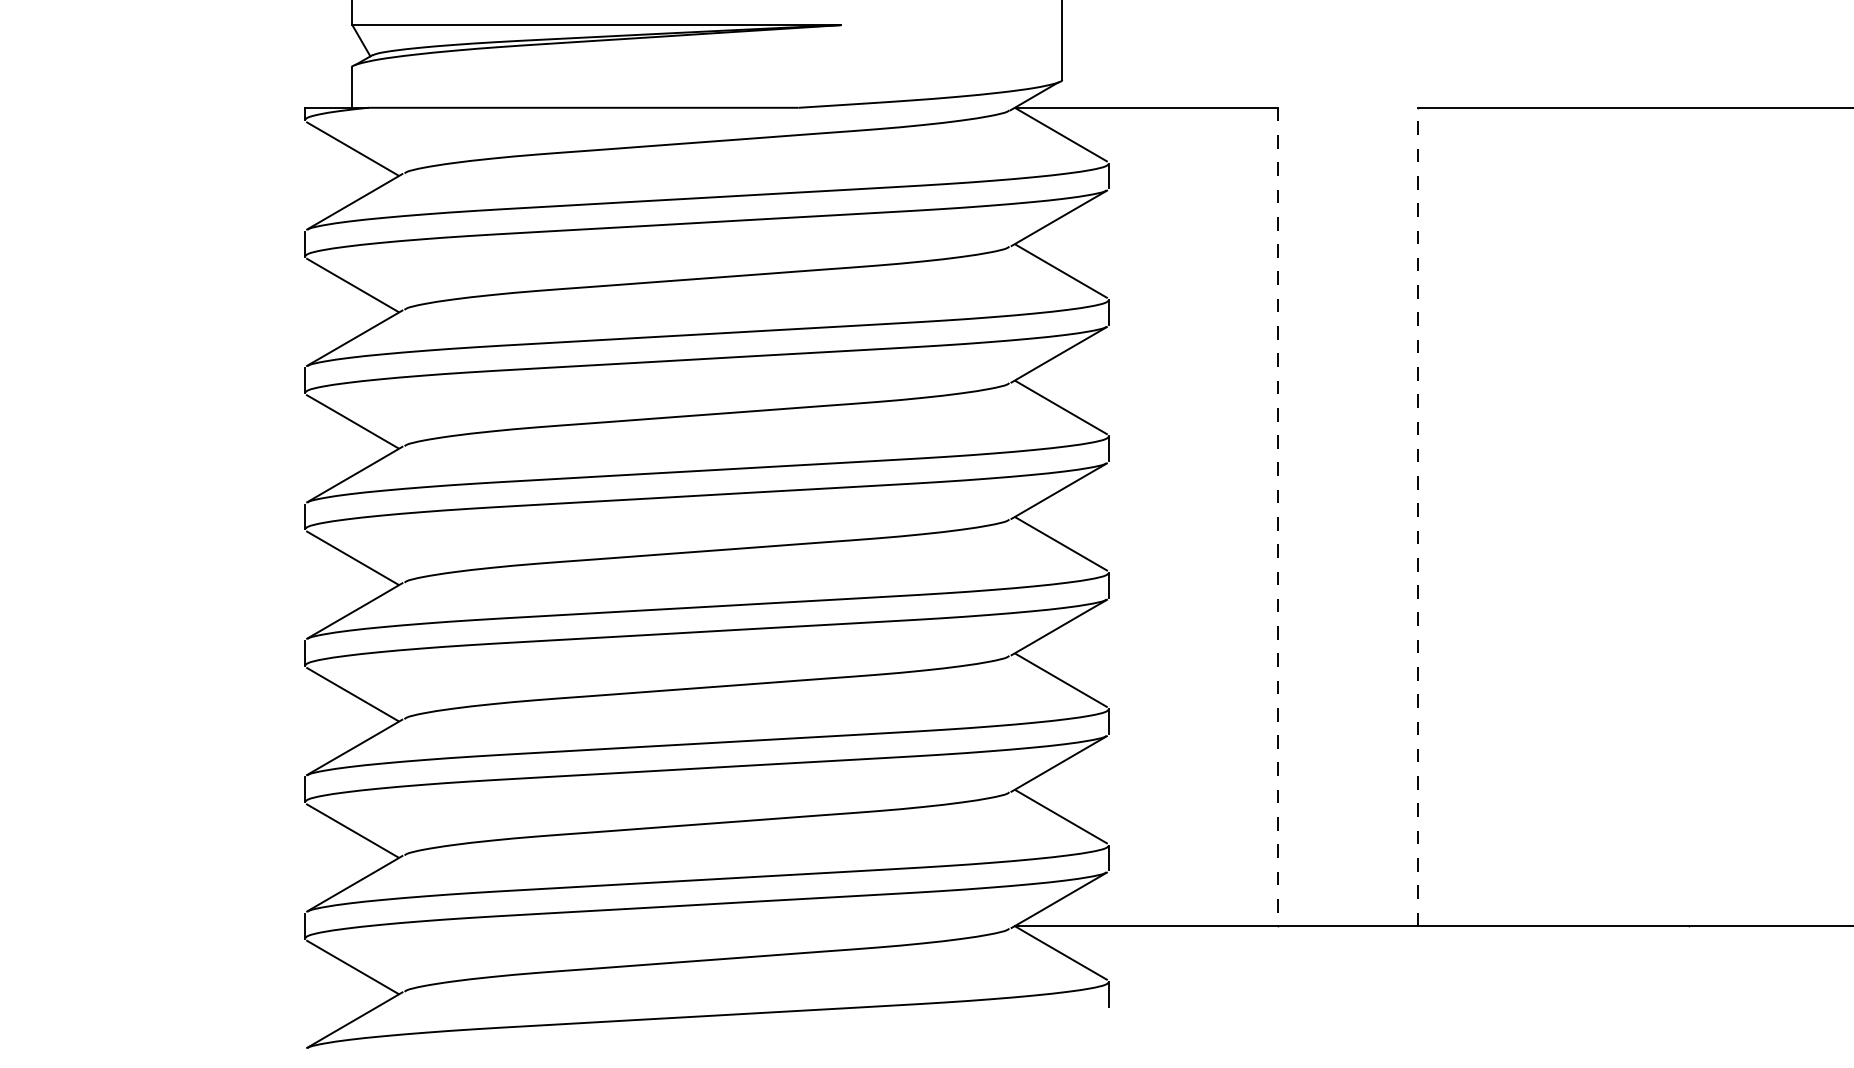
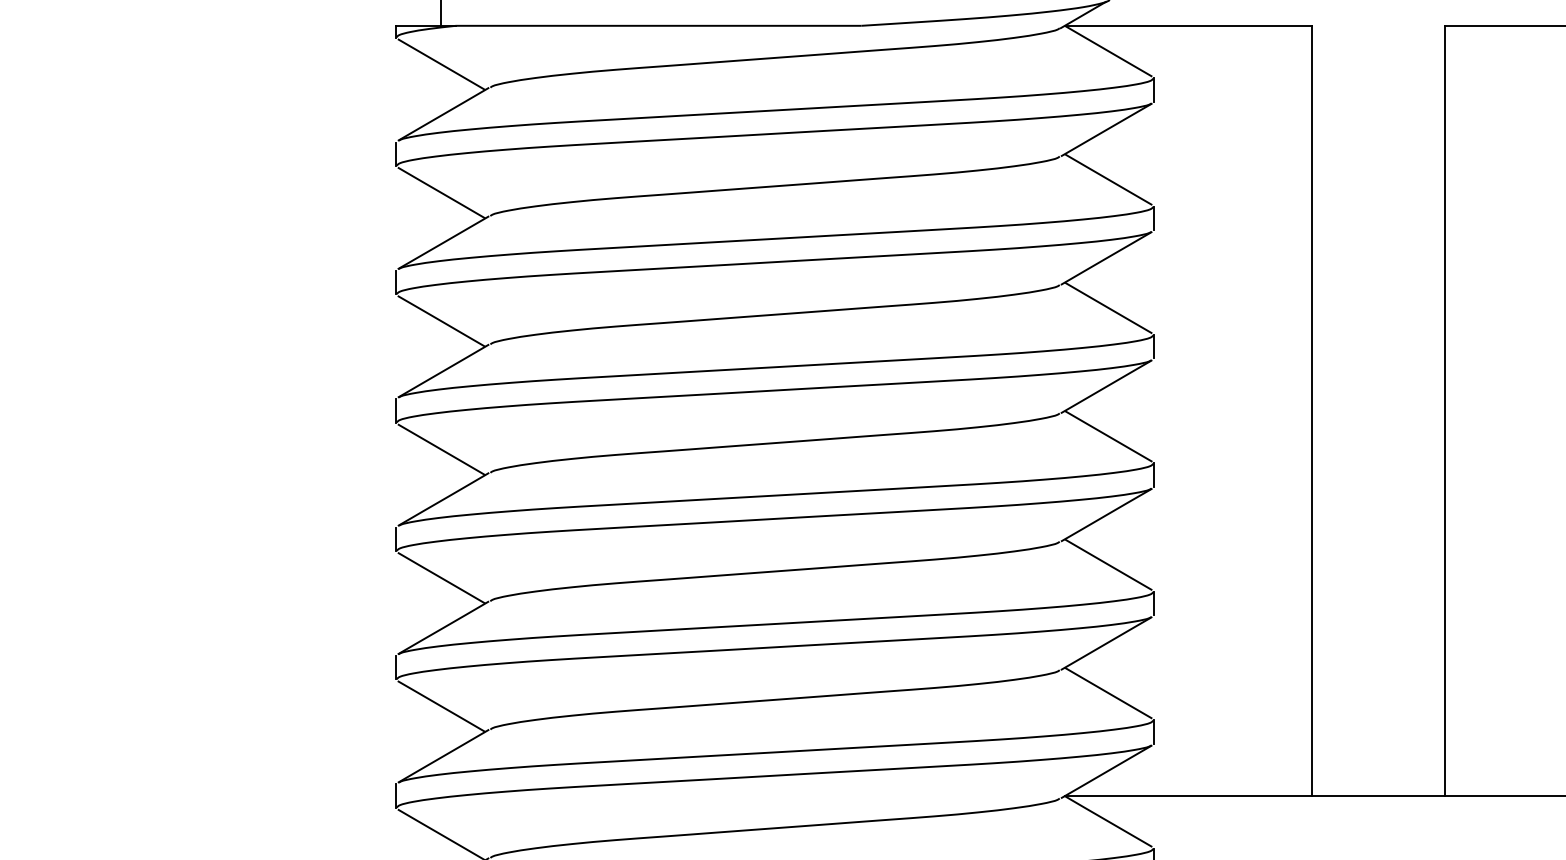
line: (1418, 516) -> (1444, 410), dashed -> solid
line: (1277, 517) -> (1312, 411), dashed -> solid

